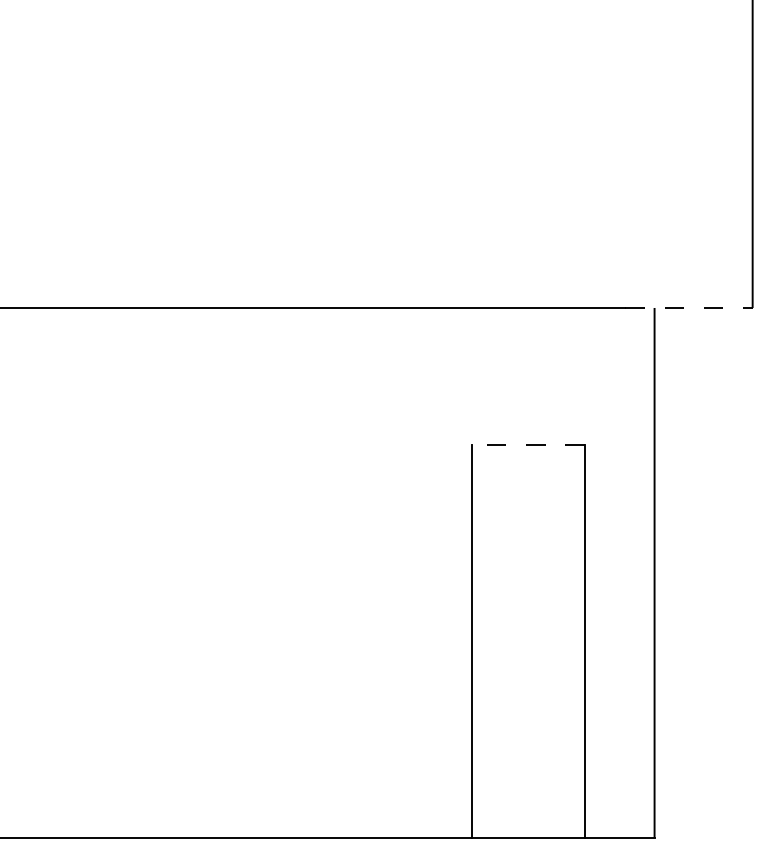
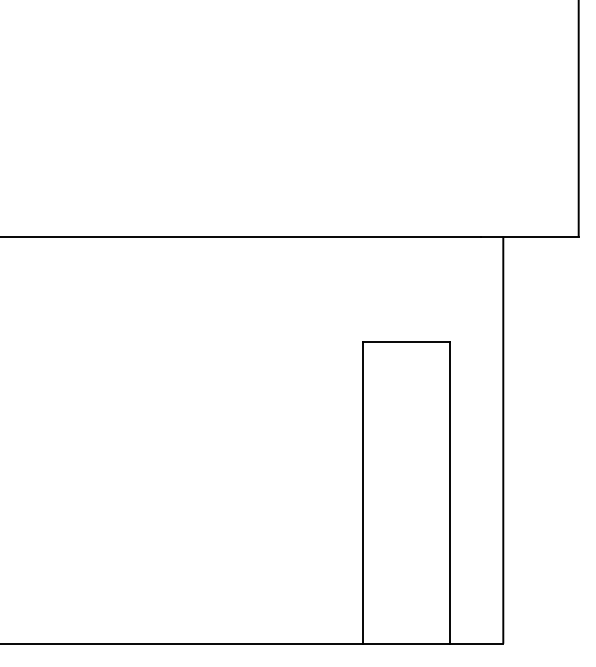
line: (688, 307) -> (529, 236), dashed -> solid
line: (527, 445) -> (405, 342), dashed -> solid

